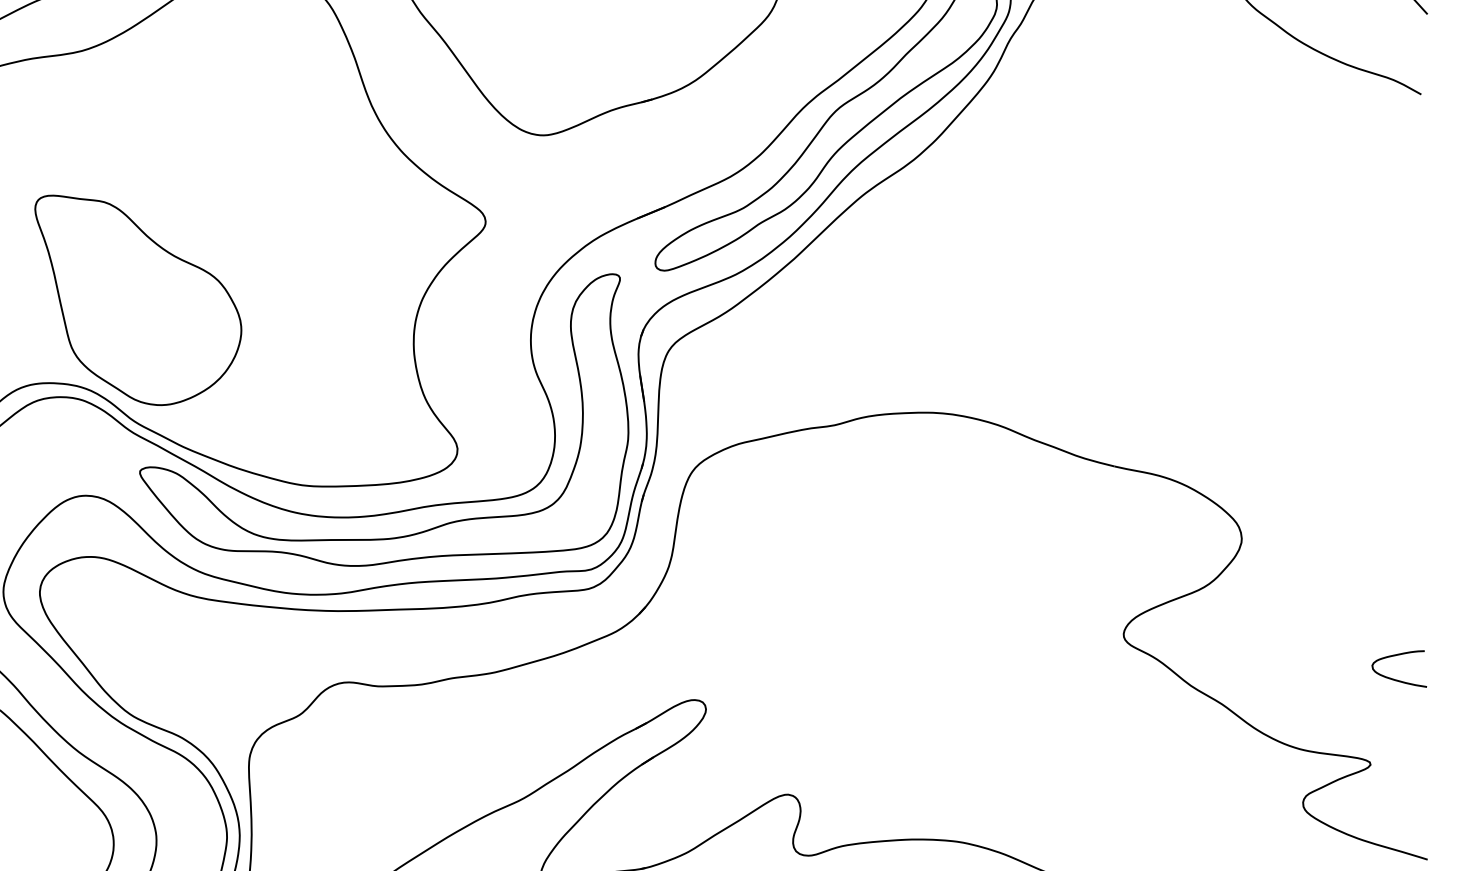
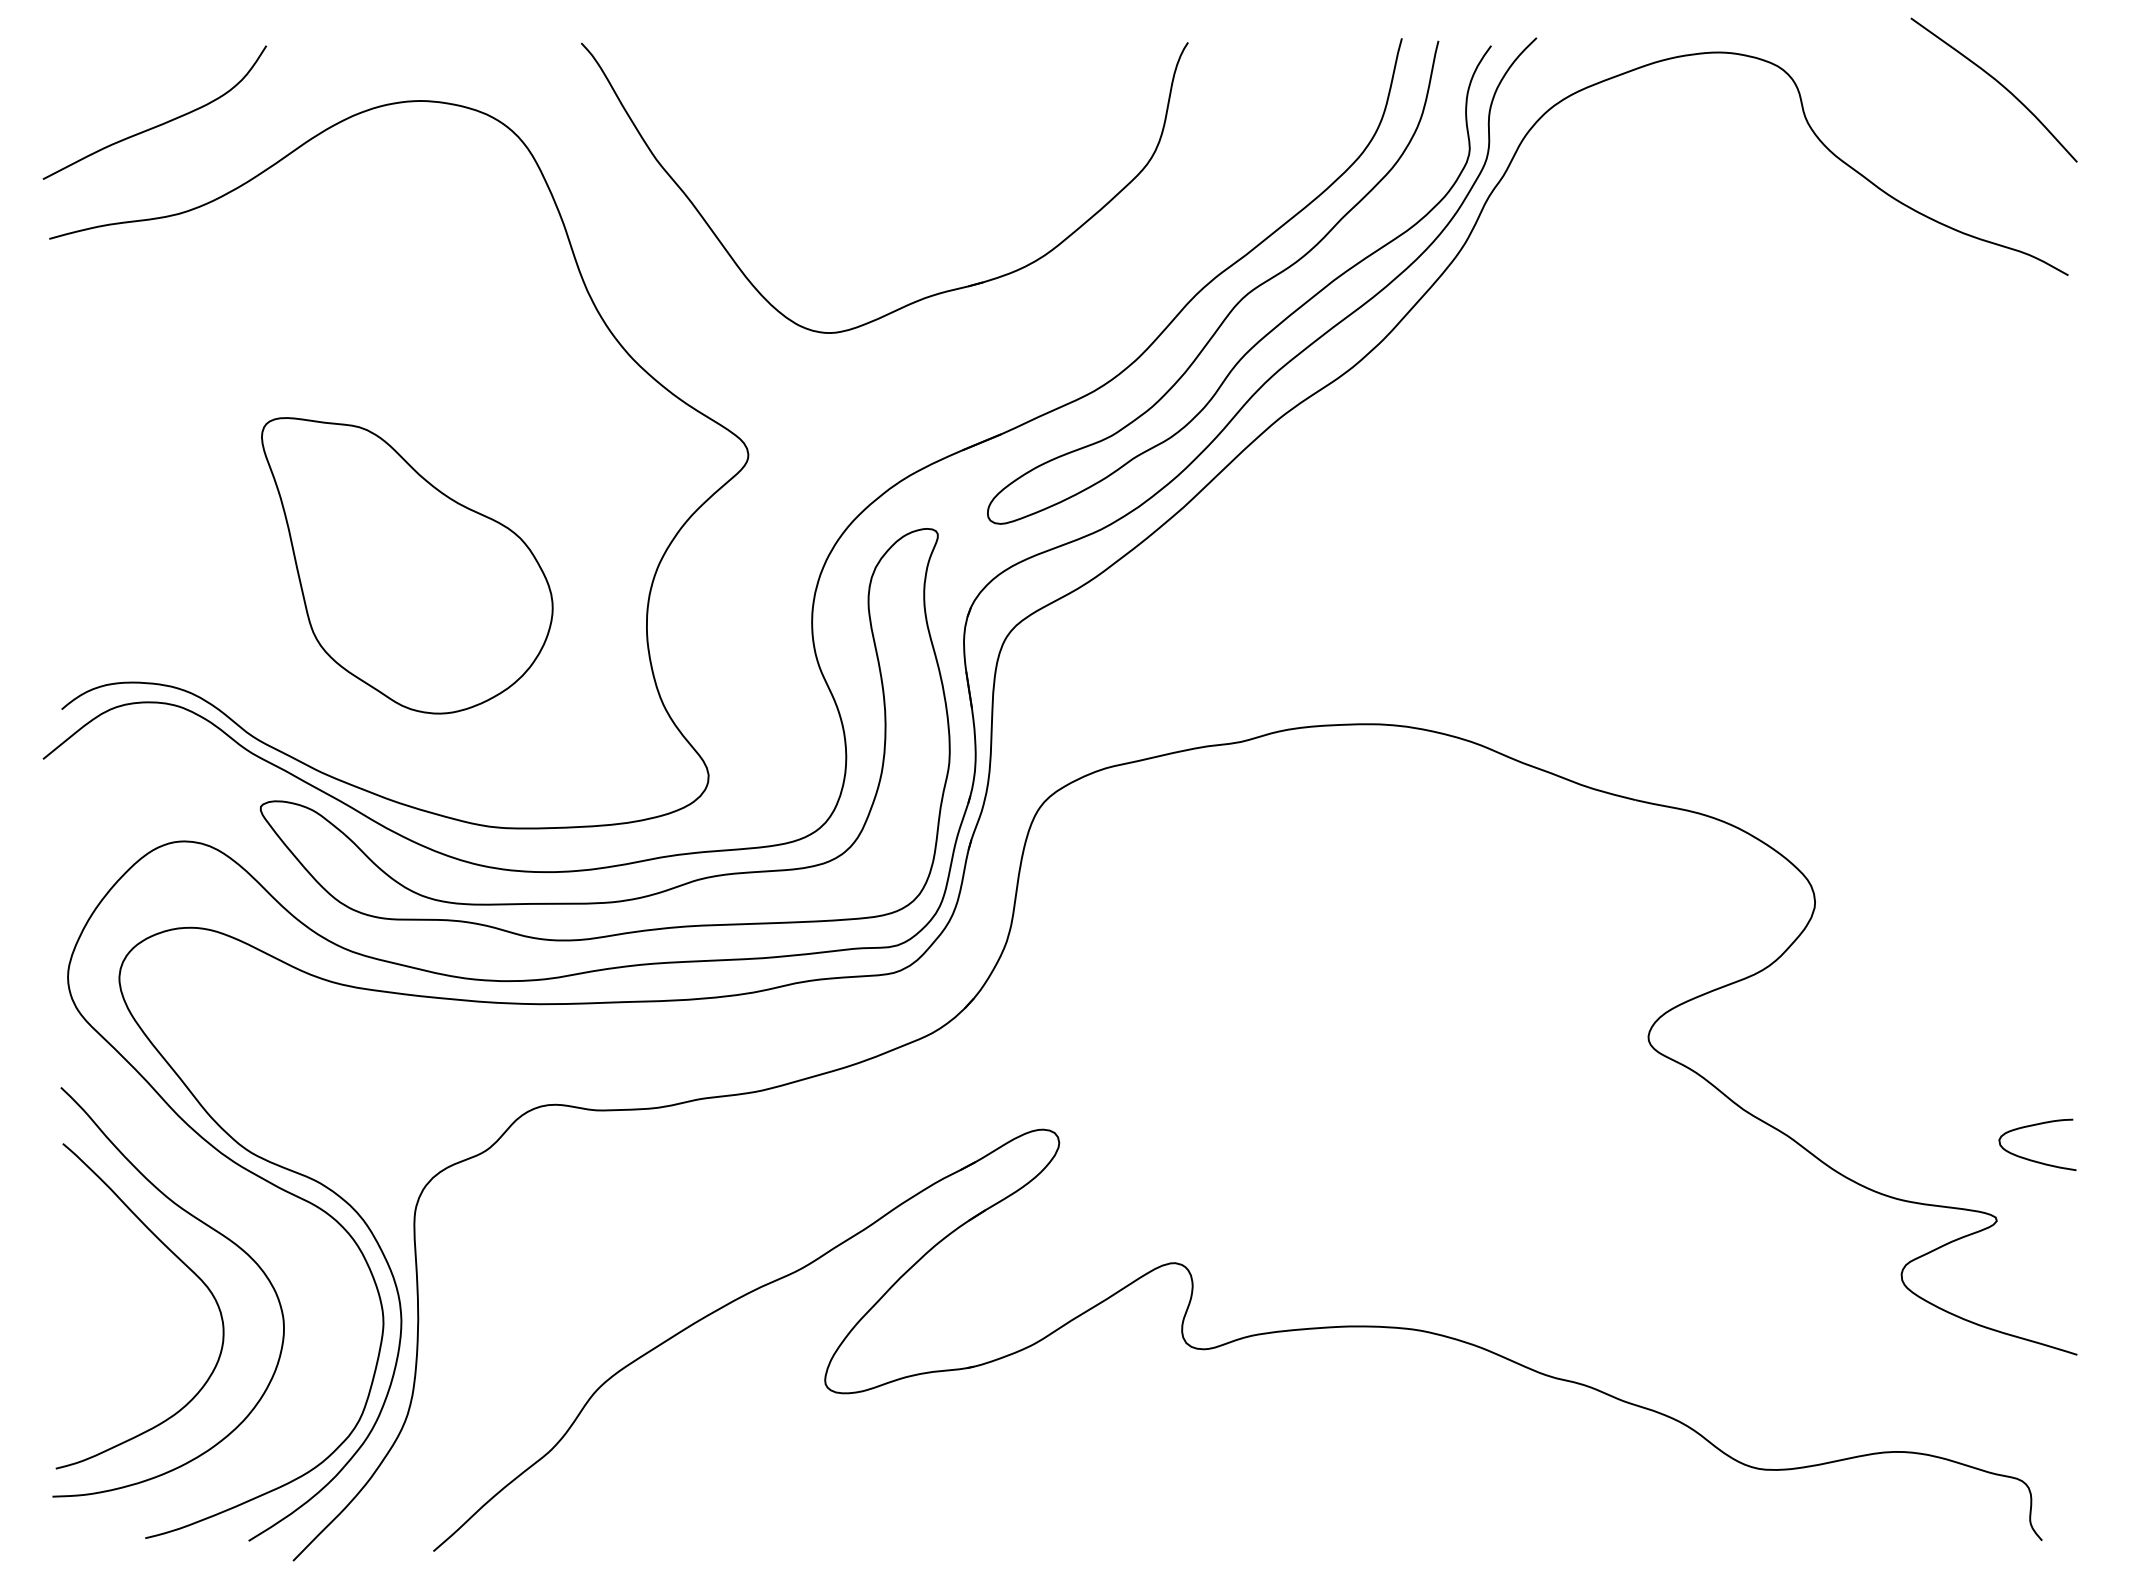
part: (138, 300) -> (407, 565), moved
curve: (1395, 679) -> (2032, 1159), moved

